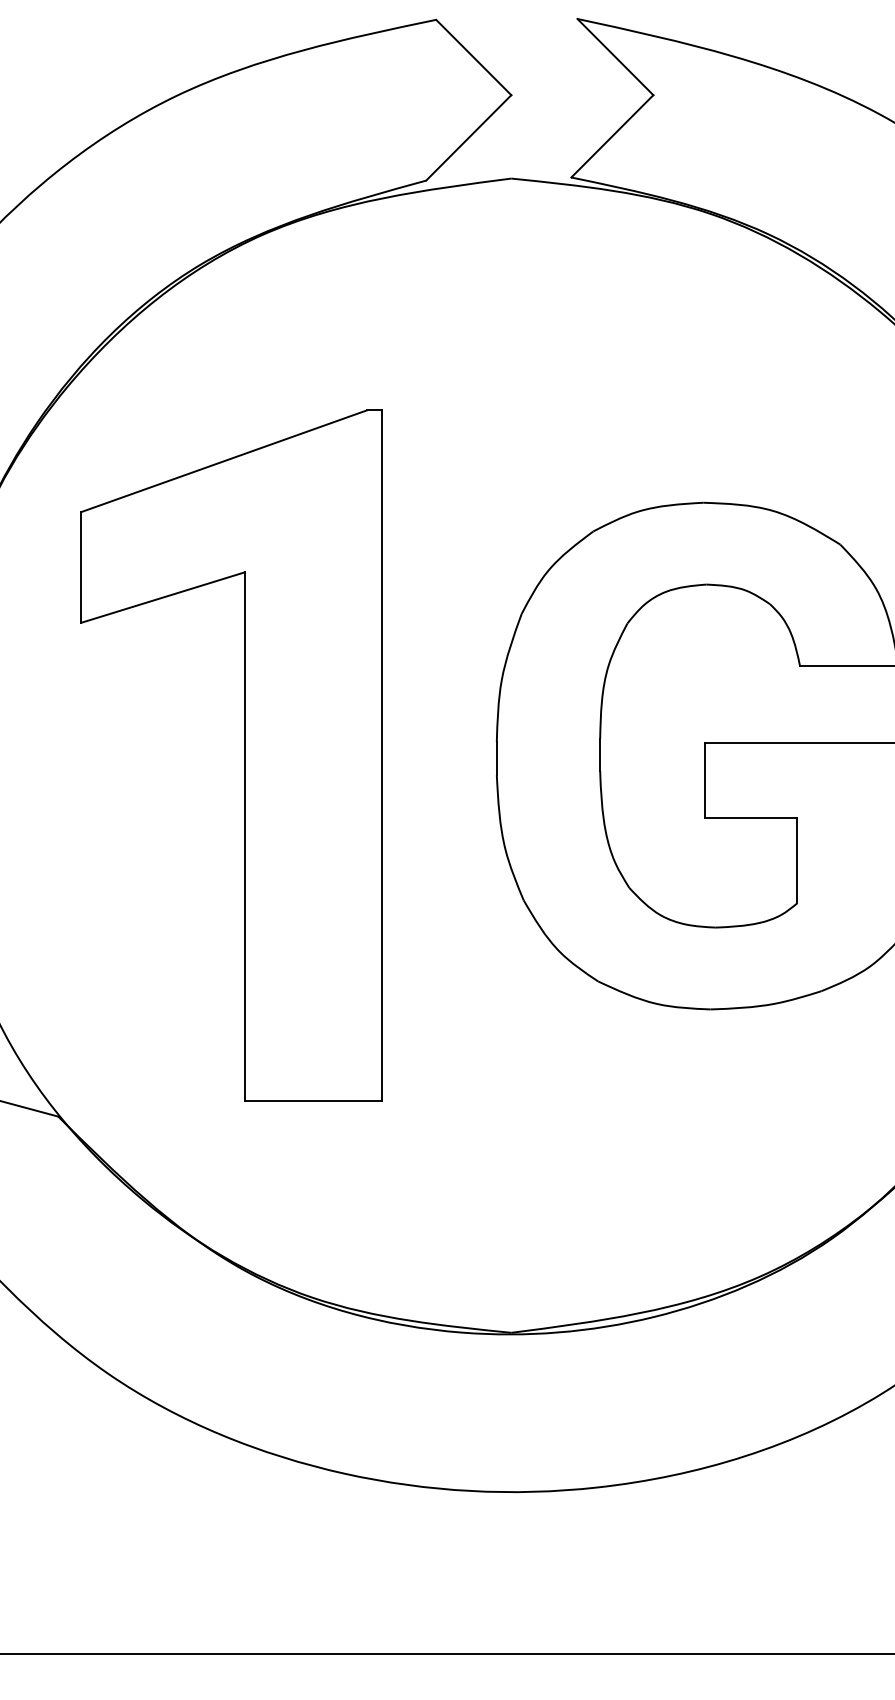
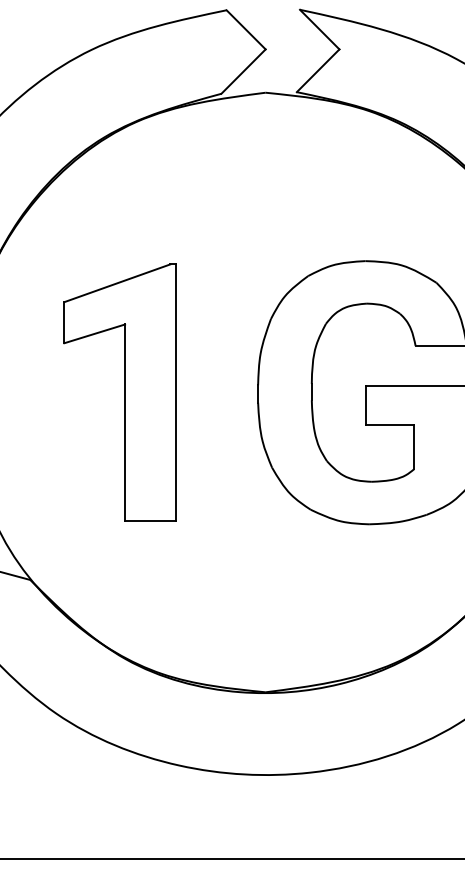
part: (229, 755) -> (119, 392), size x0.71

